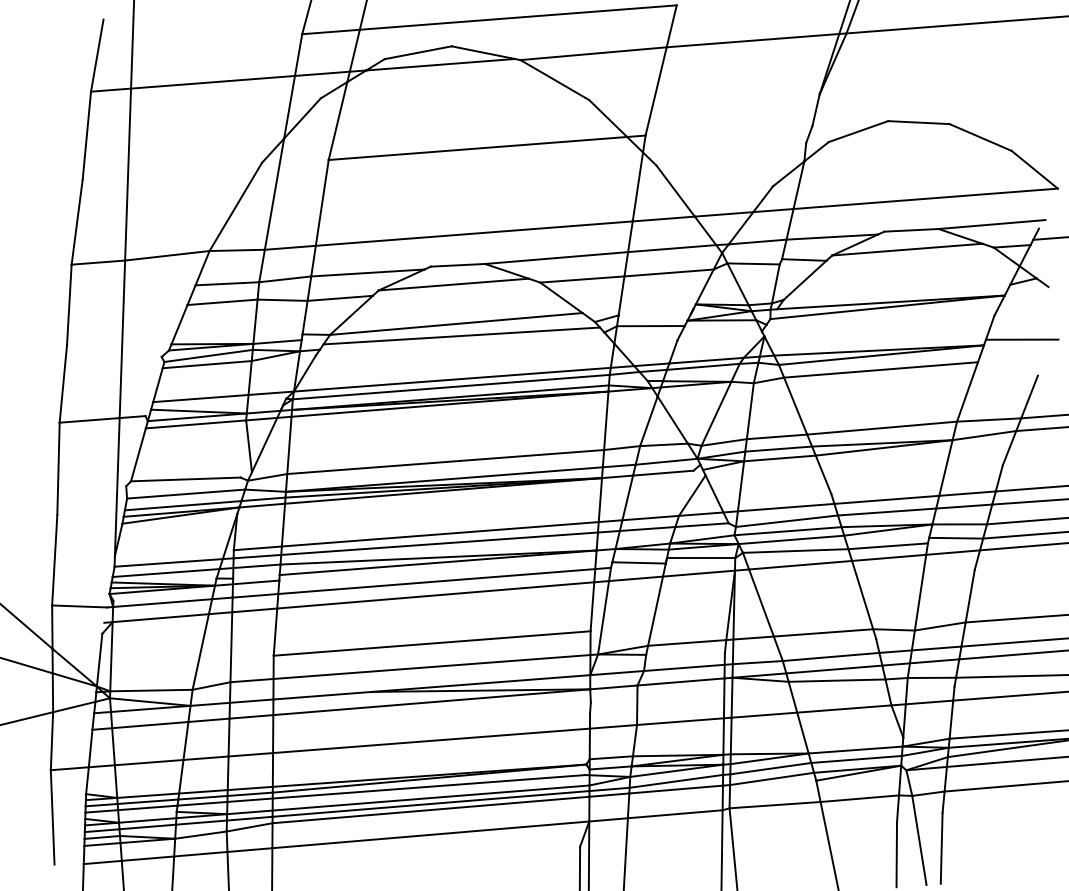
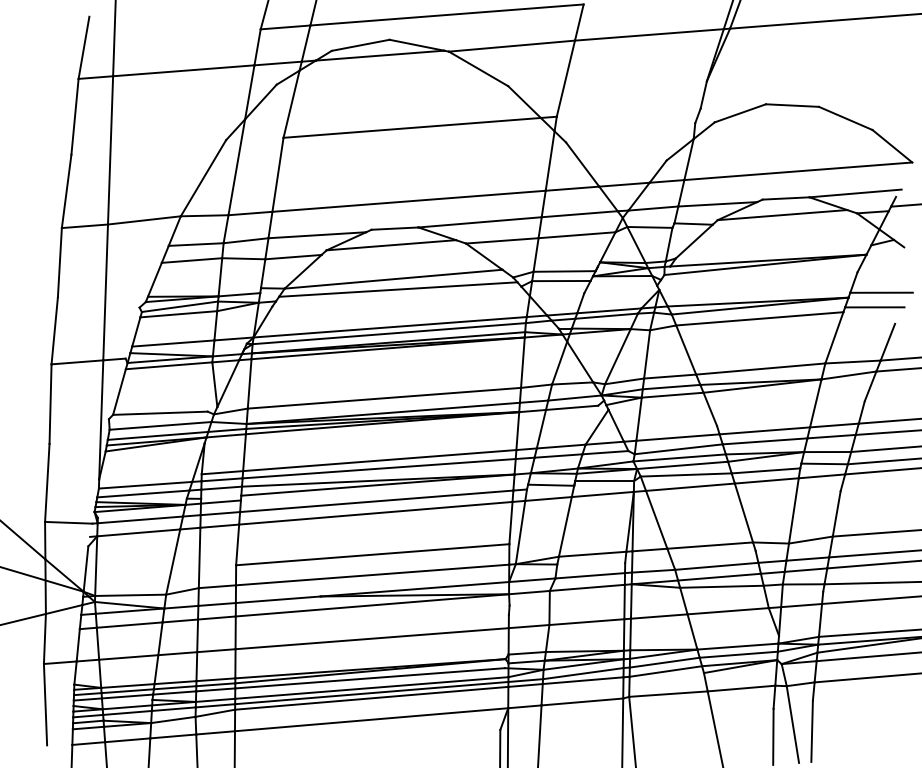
line: (654, 314) -> (564, 271), added
line: (1013, 356) -> (874, 307), added

